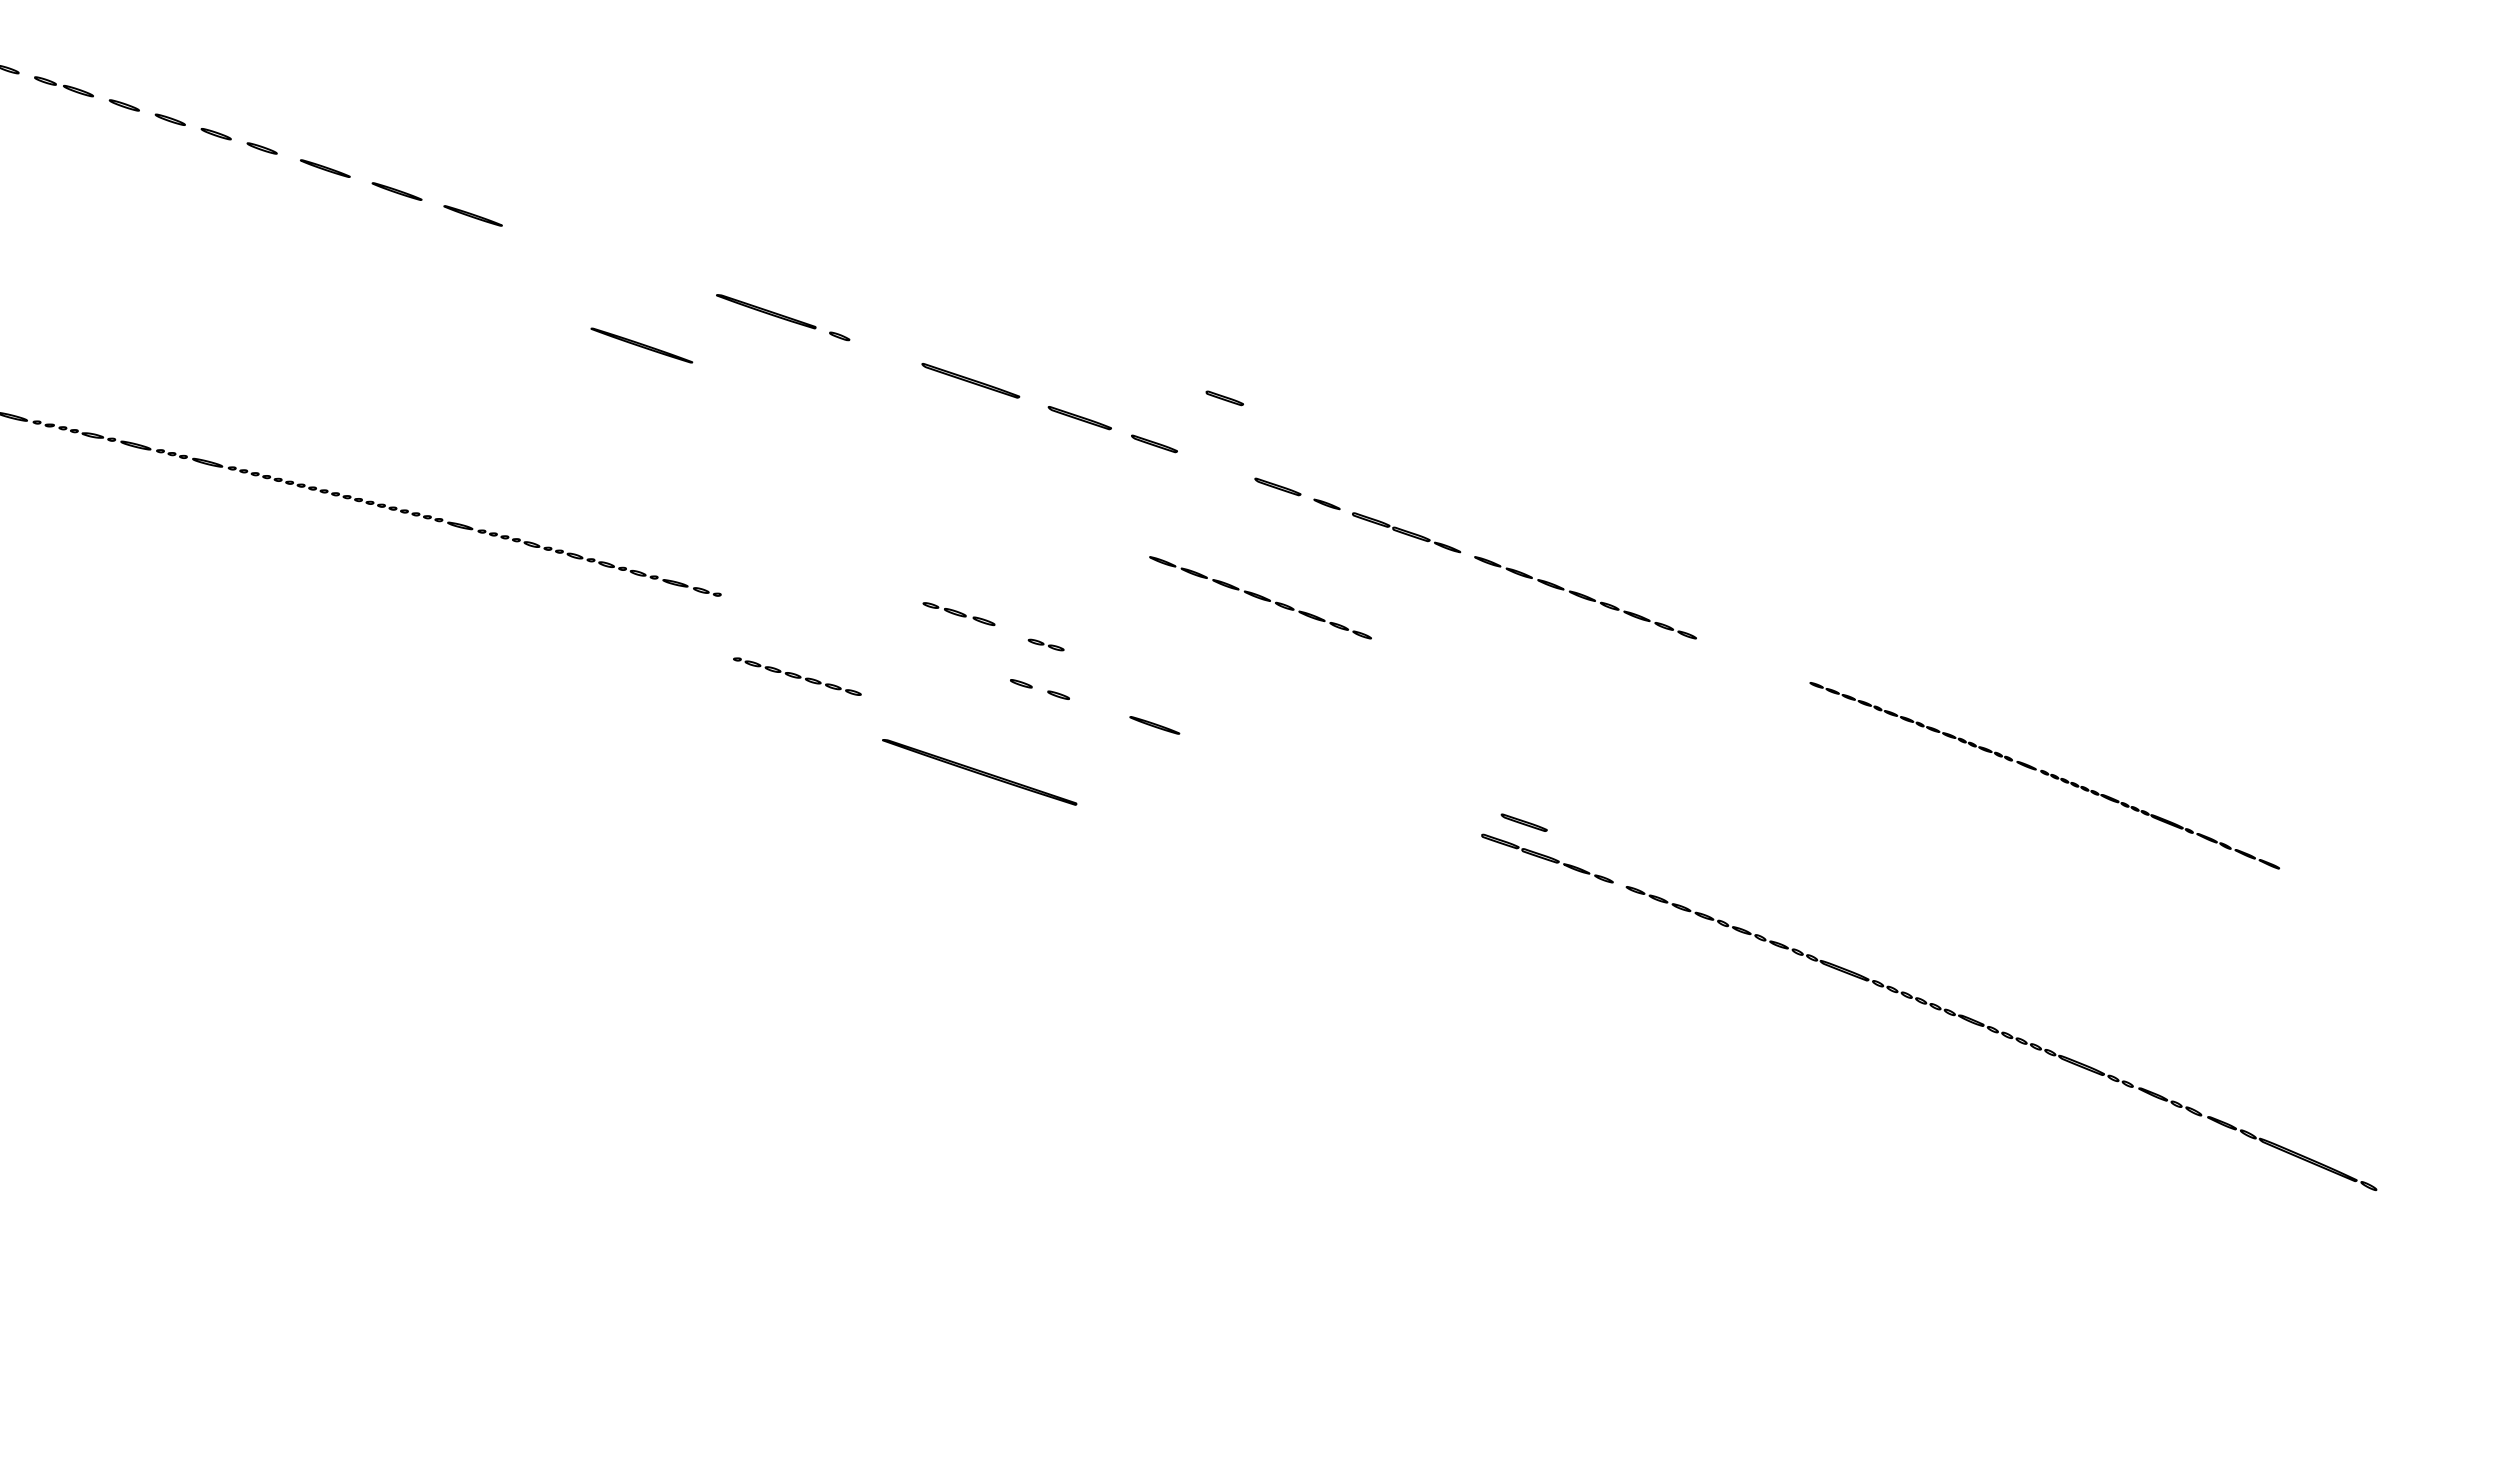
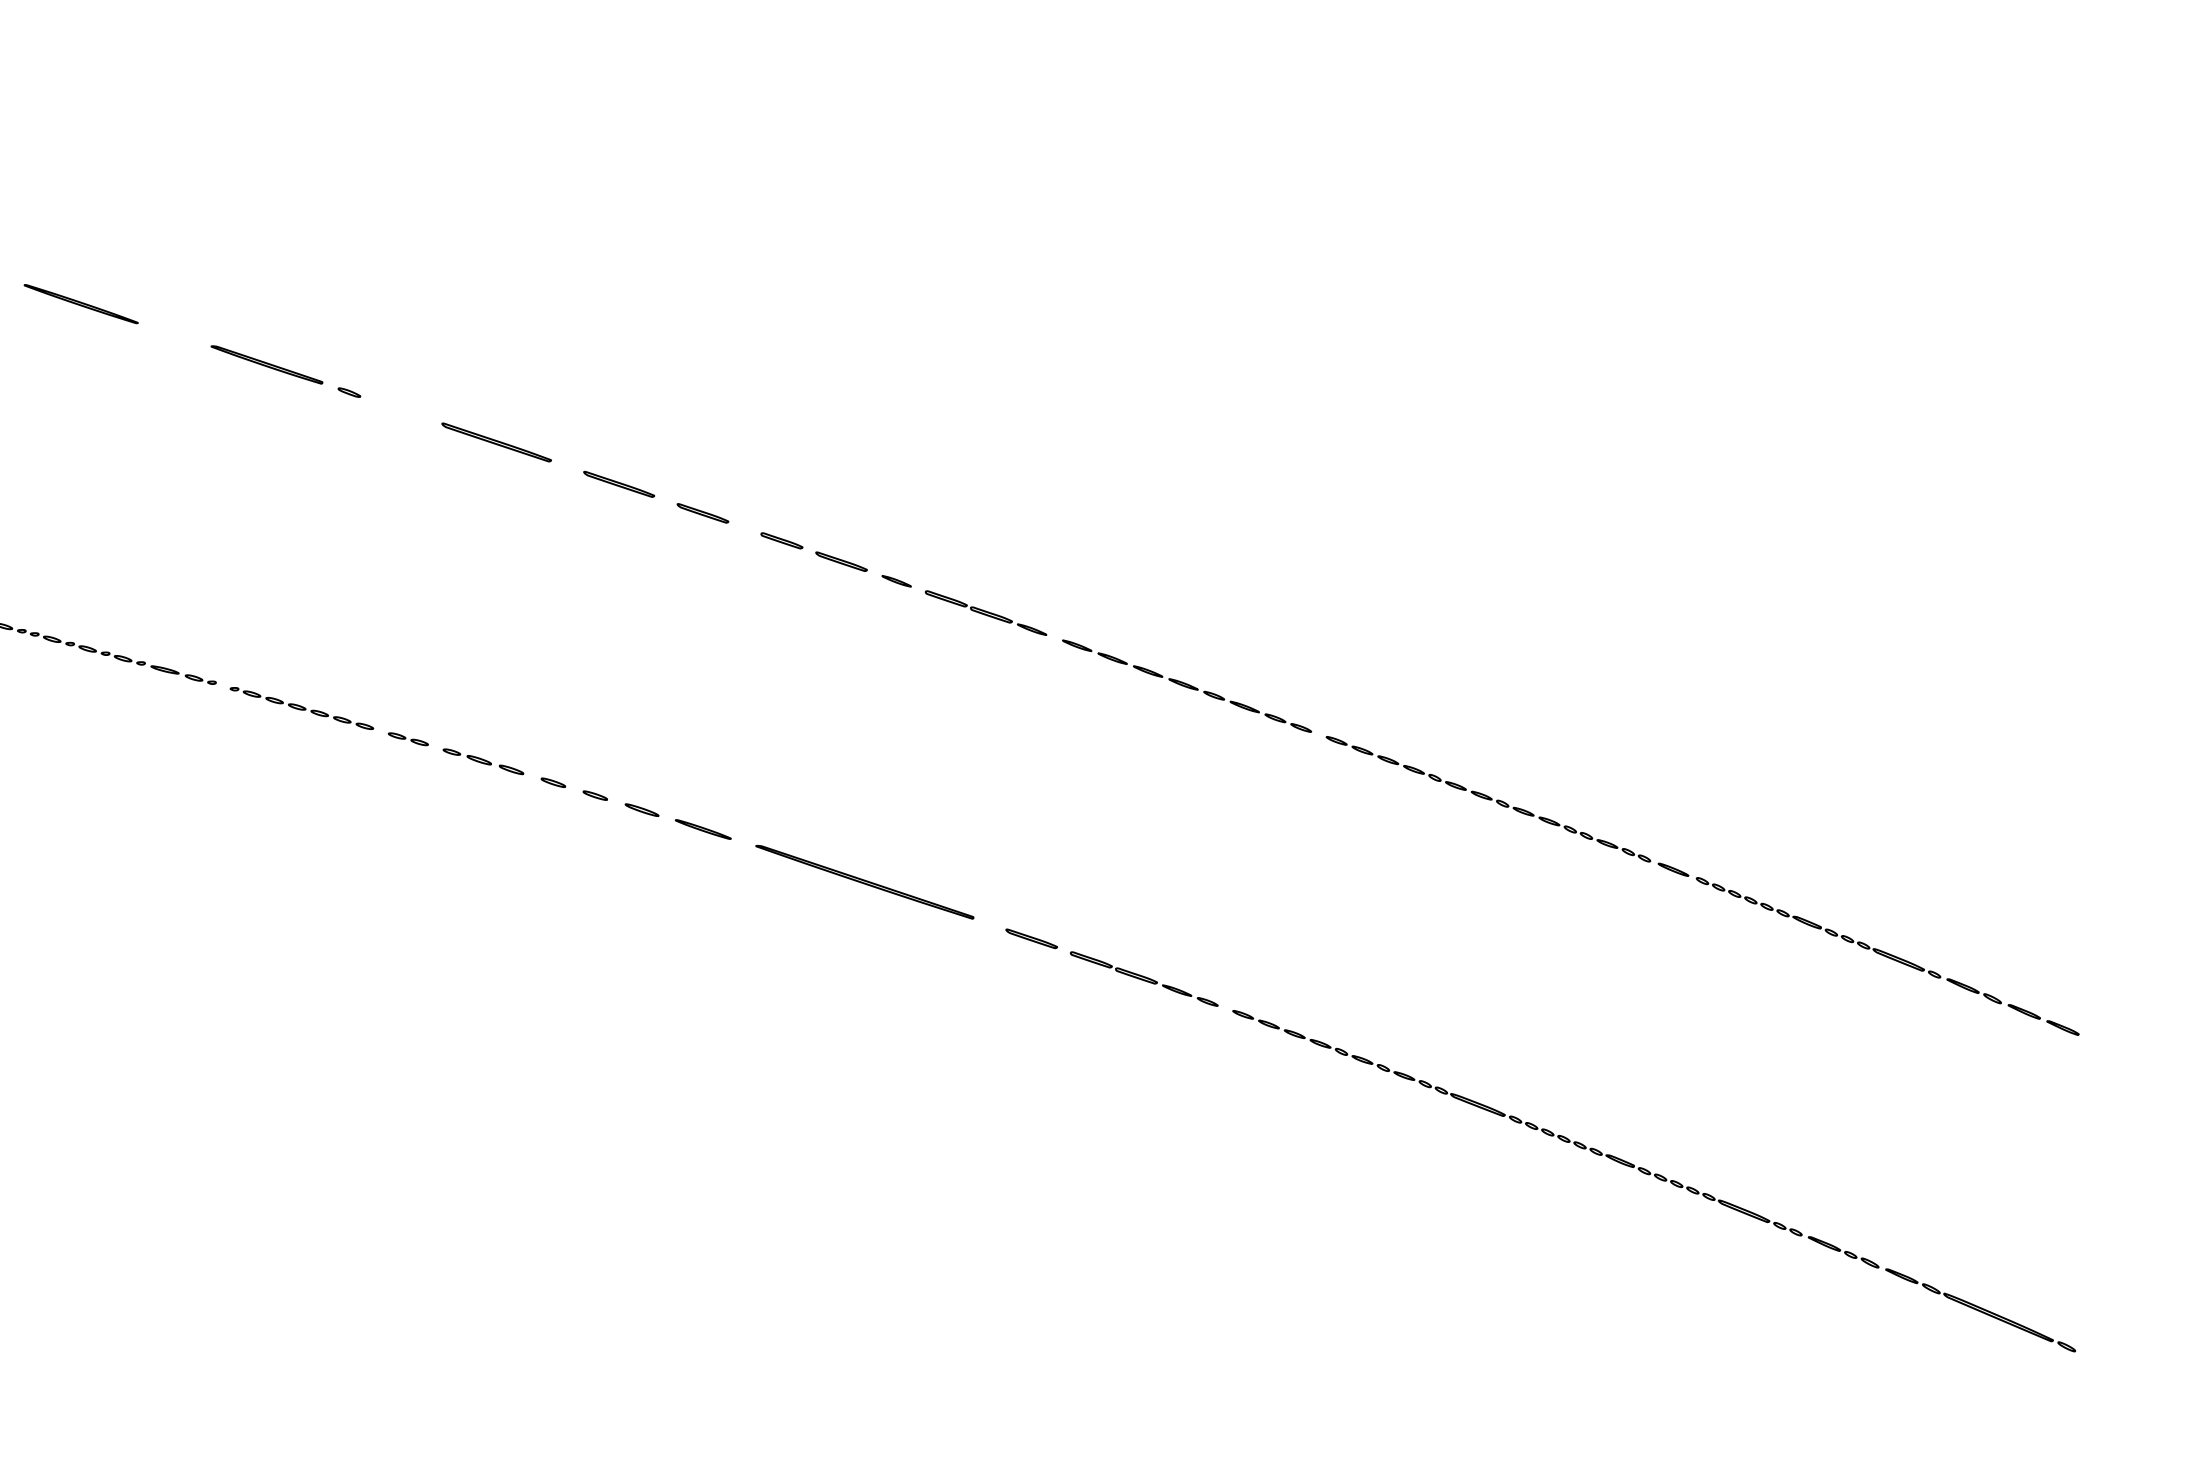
part: (641, 345) -> (80, 304), moved
part: (1224, 398) -> (781, 540), moved
part: (1260, 597) -> (822, 685), removed
part: (958, 614) -> (482, 762), moved
part: (1045, 644) -> (407, 738), moved
part: (797, 676) -> (302, 708), moved
part: (1099, 708) -> (641, 810), added
part: (979, 772) -> (864, 882), moved
part: (2044, 775) -> (1702, 885), size x1.43
part: (1523, 822) -> (1030, 938), moved

